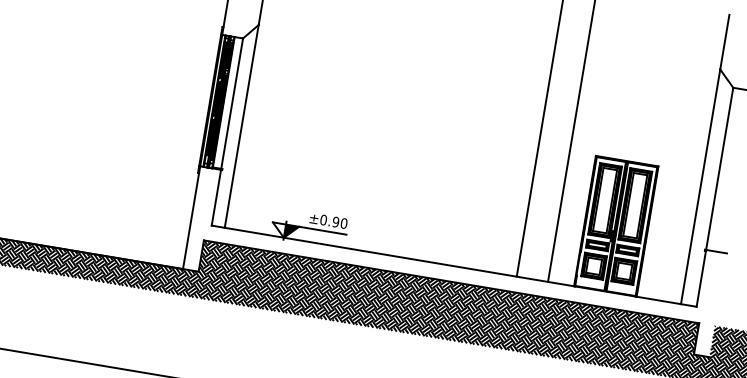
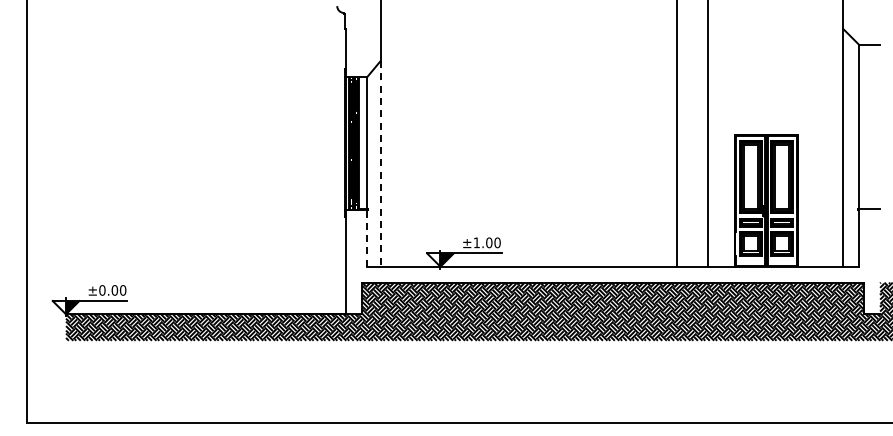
line: (241, 125) -> (380, 163), solid -> dashed
line: (216, 196) -> (367, 237), solid -> dashed
text: (329, 220) -> (482, 242), ±0.90 -> ±1.00

